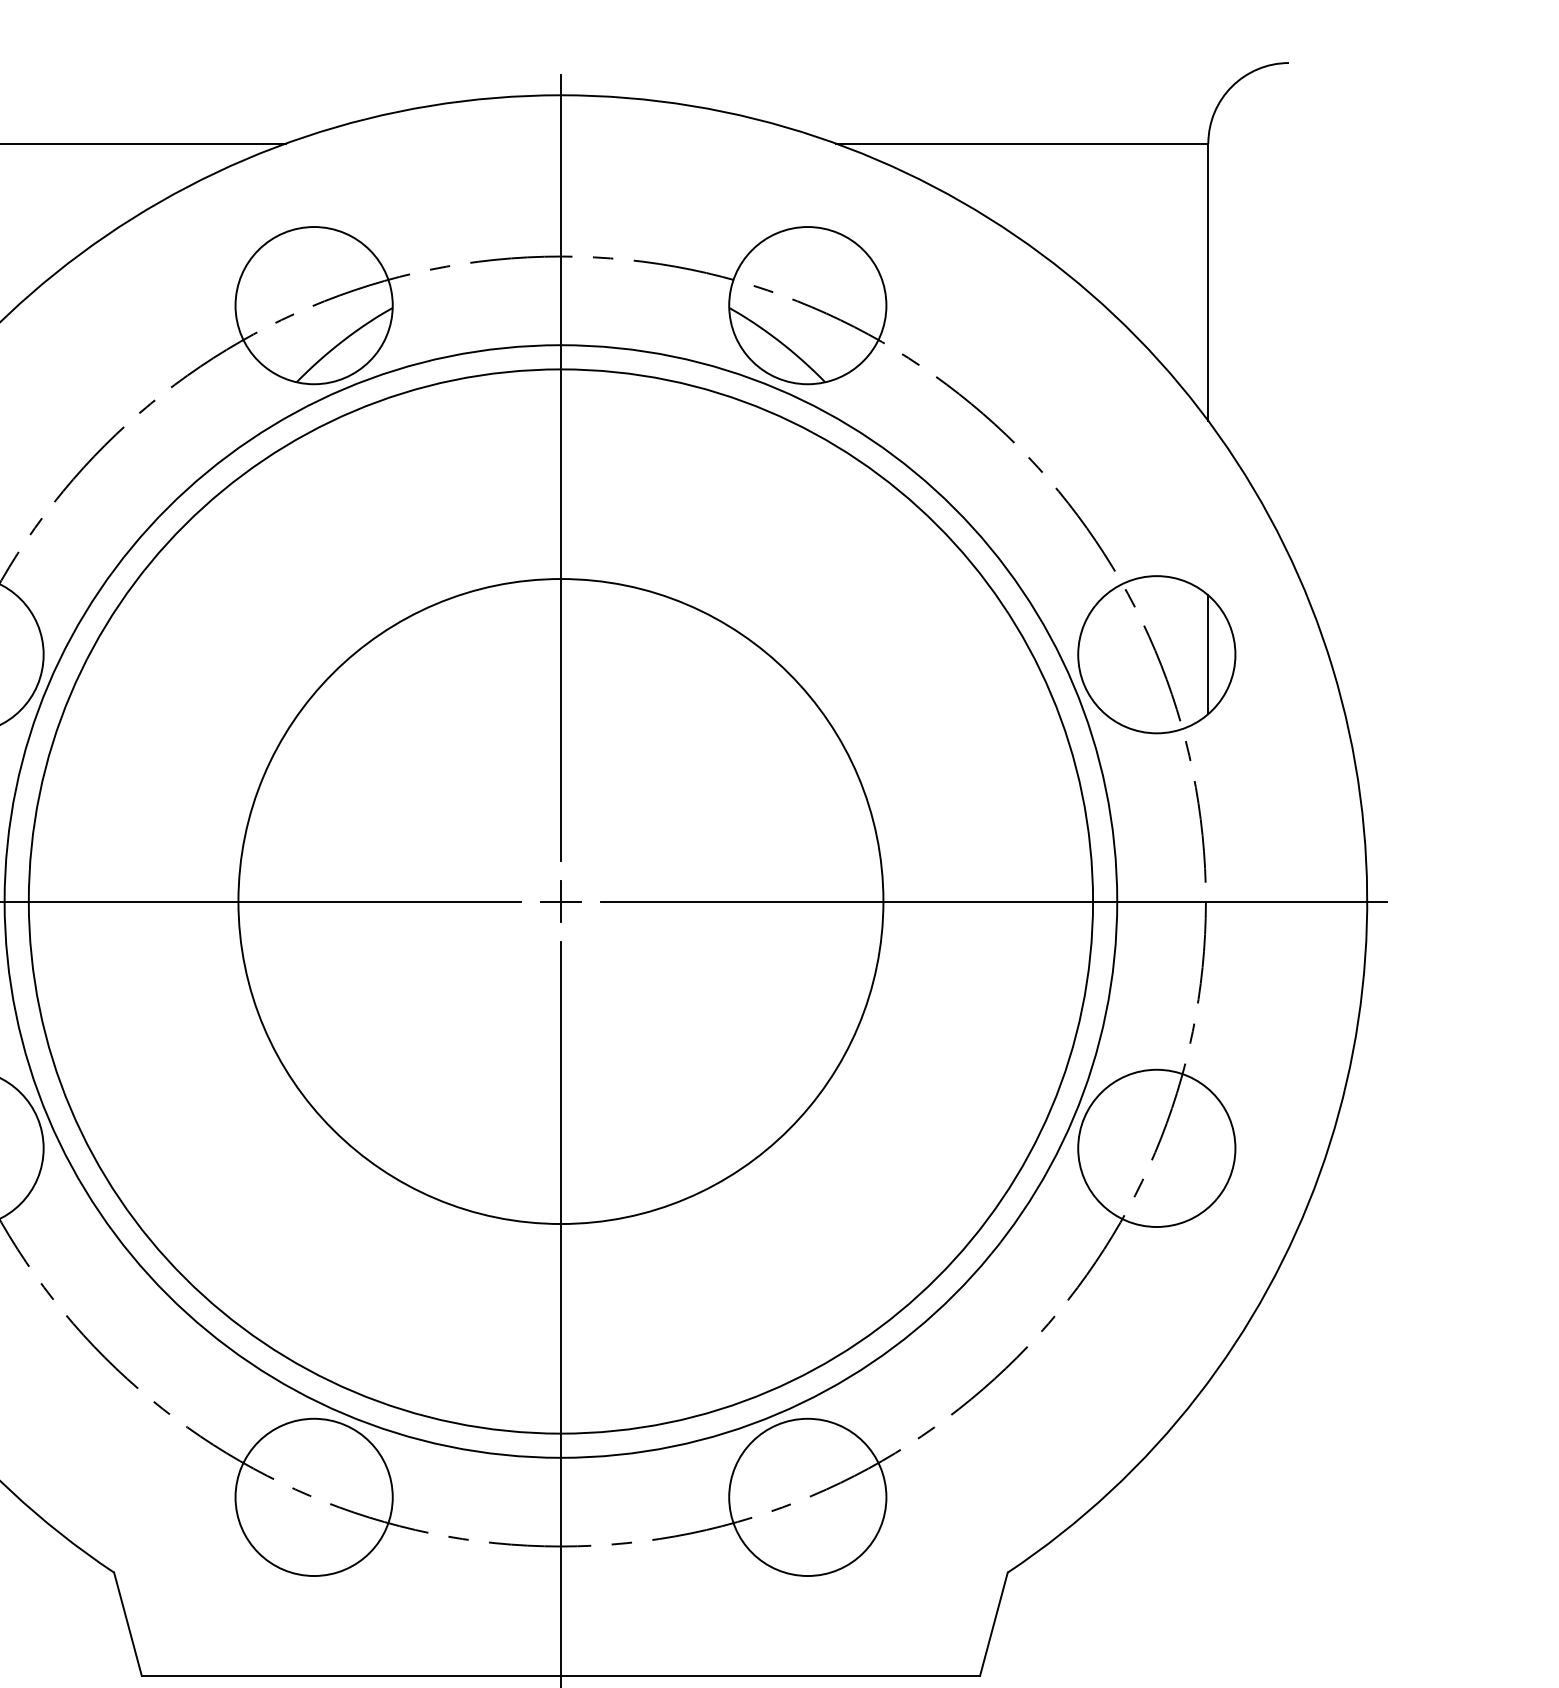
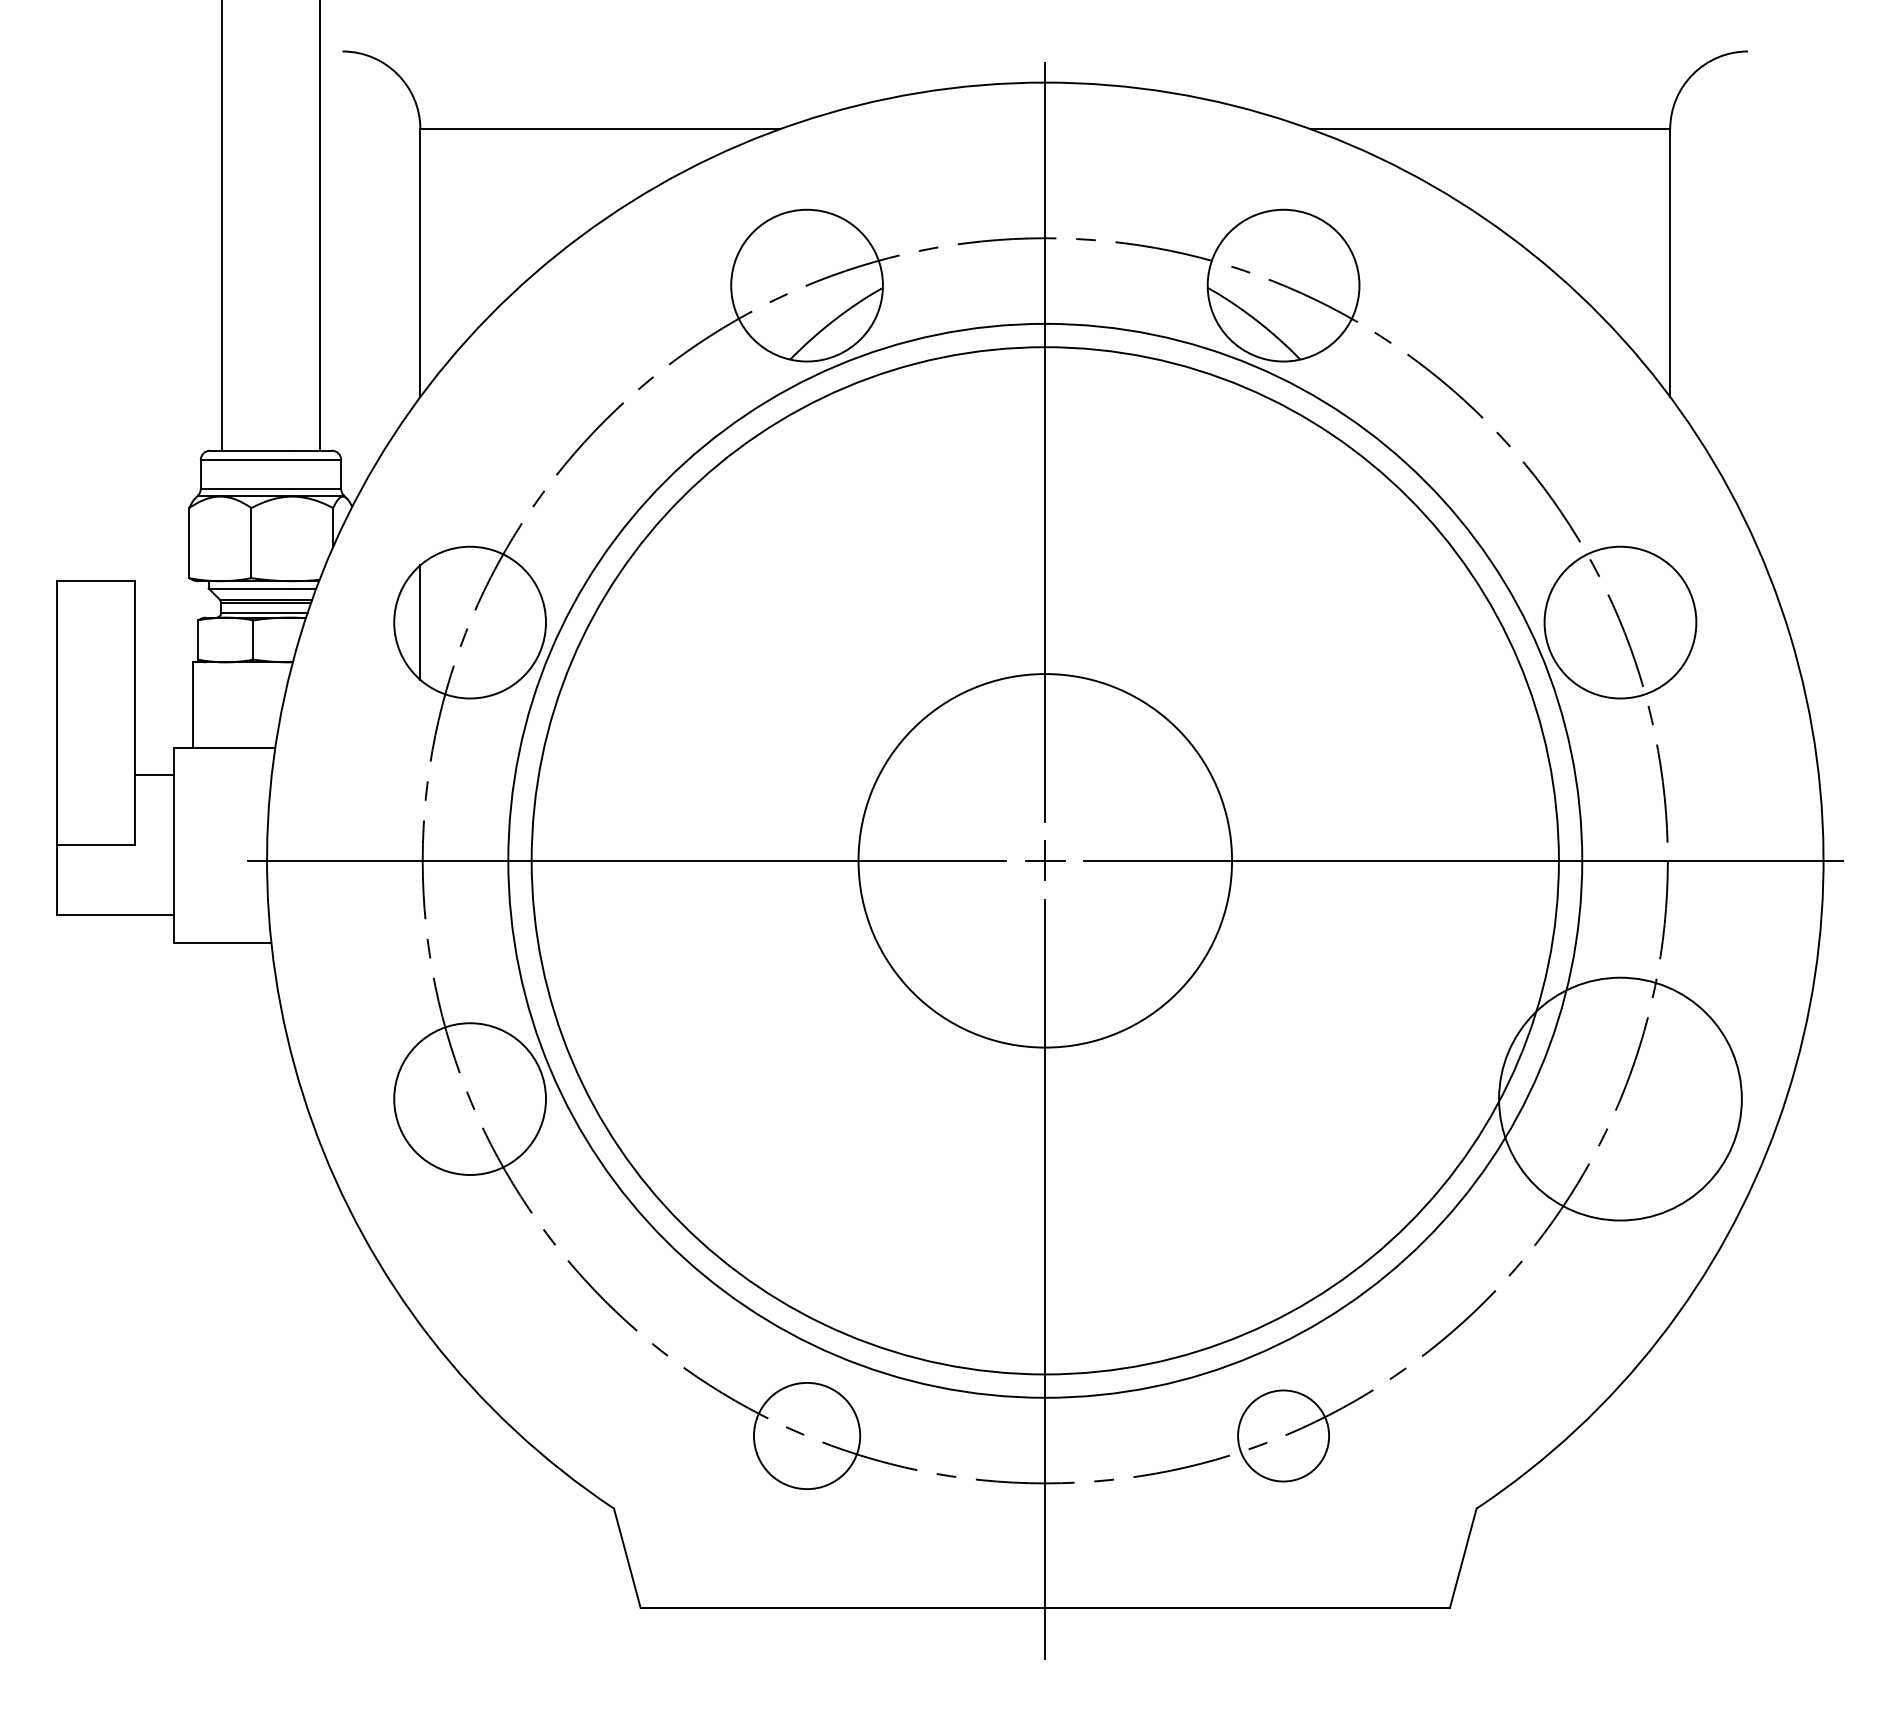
line: (1208, 654) -> (1670, 622), removed
circle: (561, 901) -> (1045, 860), size x0.6
circle: (1156, 1147) -> (1620, 1098), size x1.6
circle: (313, 1496) -> (806, 1435), size x0.7
circle: (807, 1496) -> (1283, 1435), size x0.6

